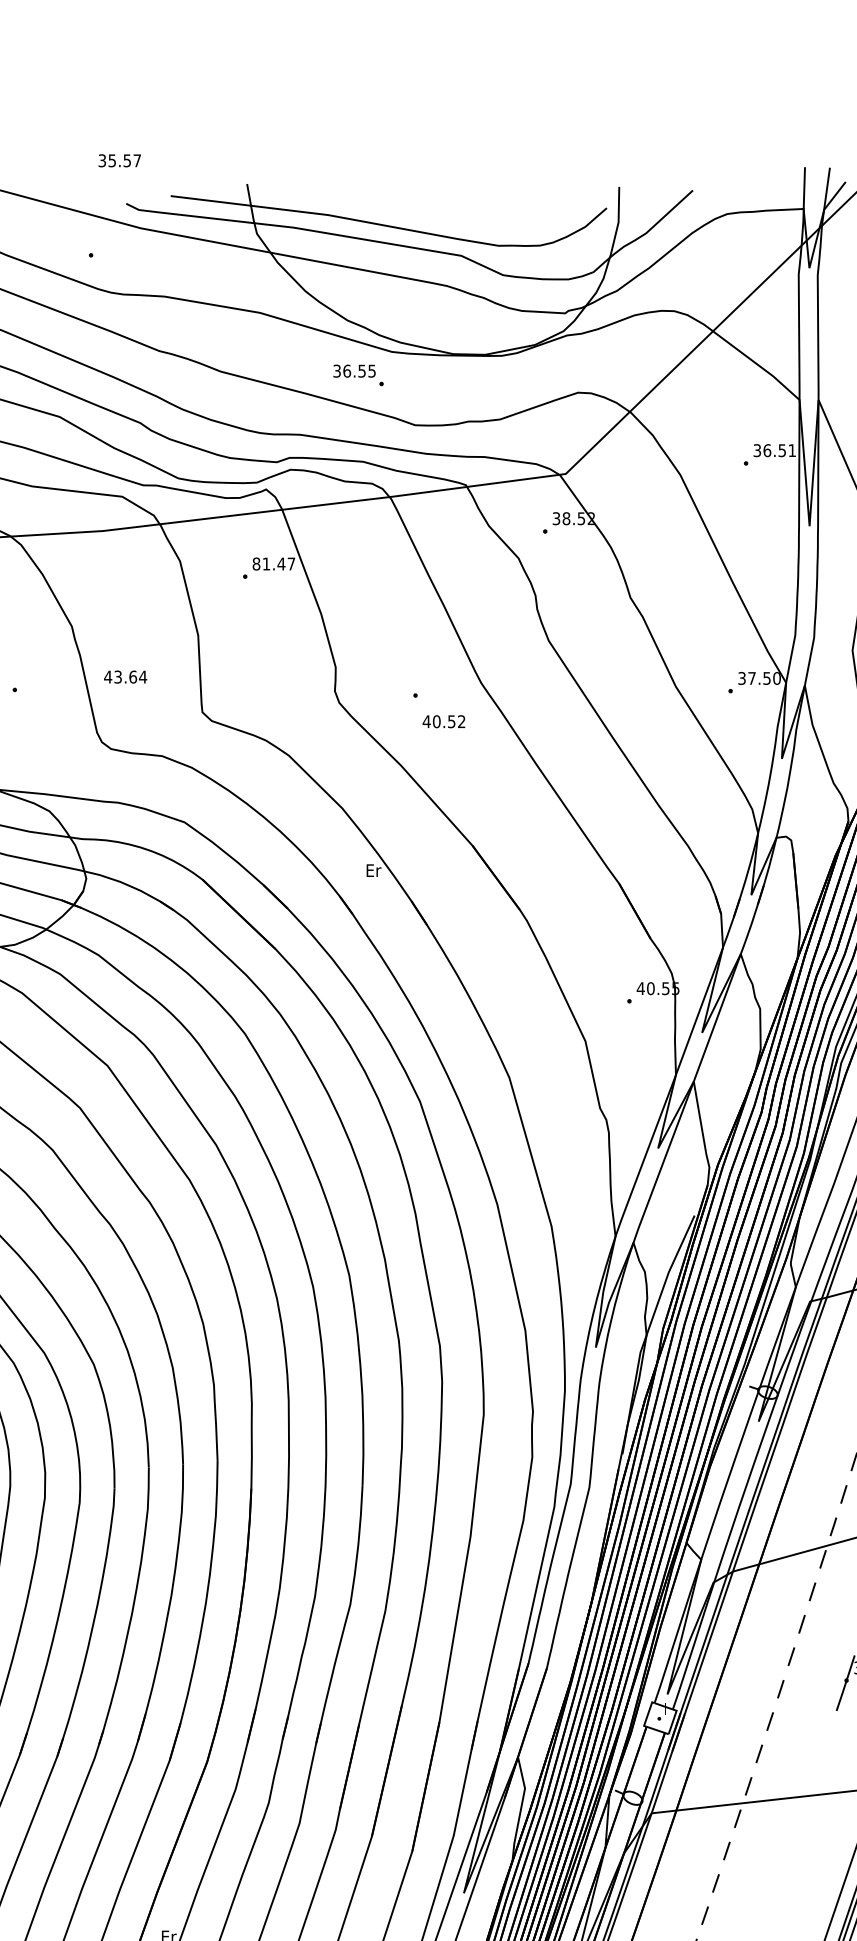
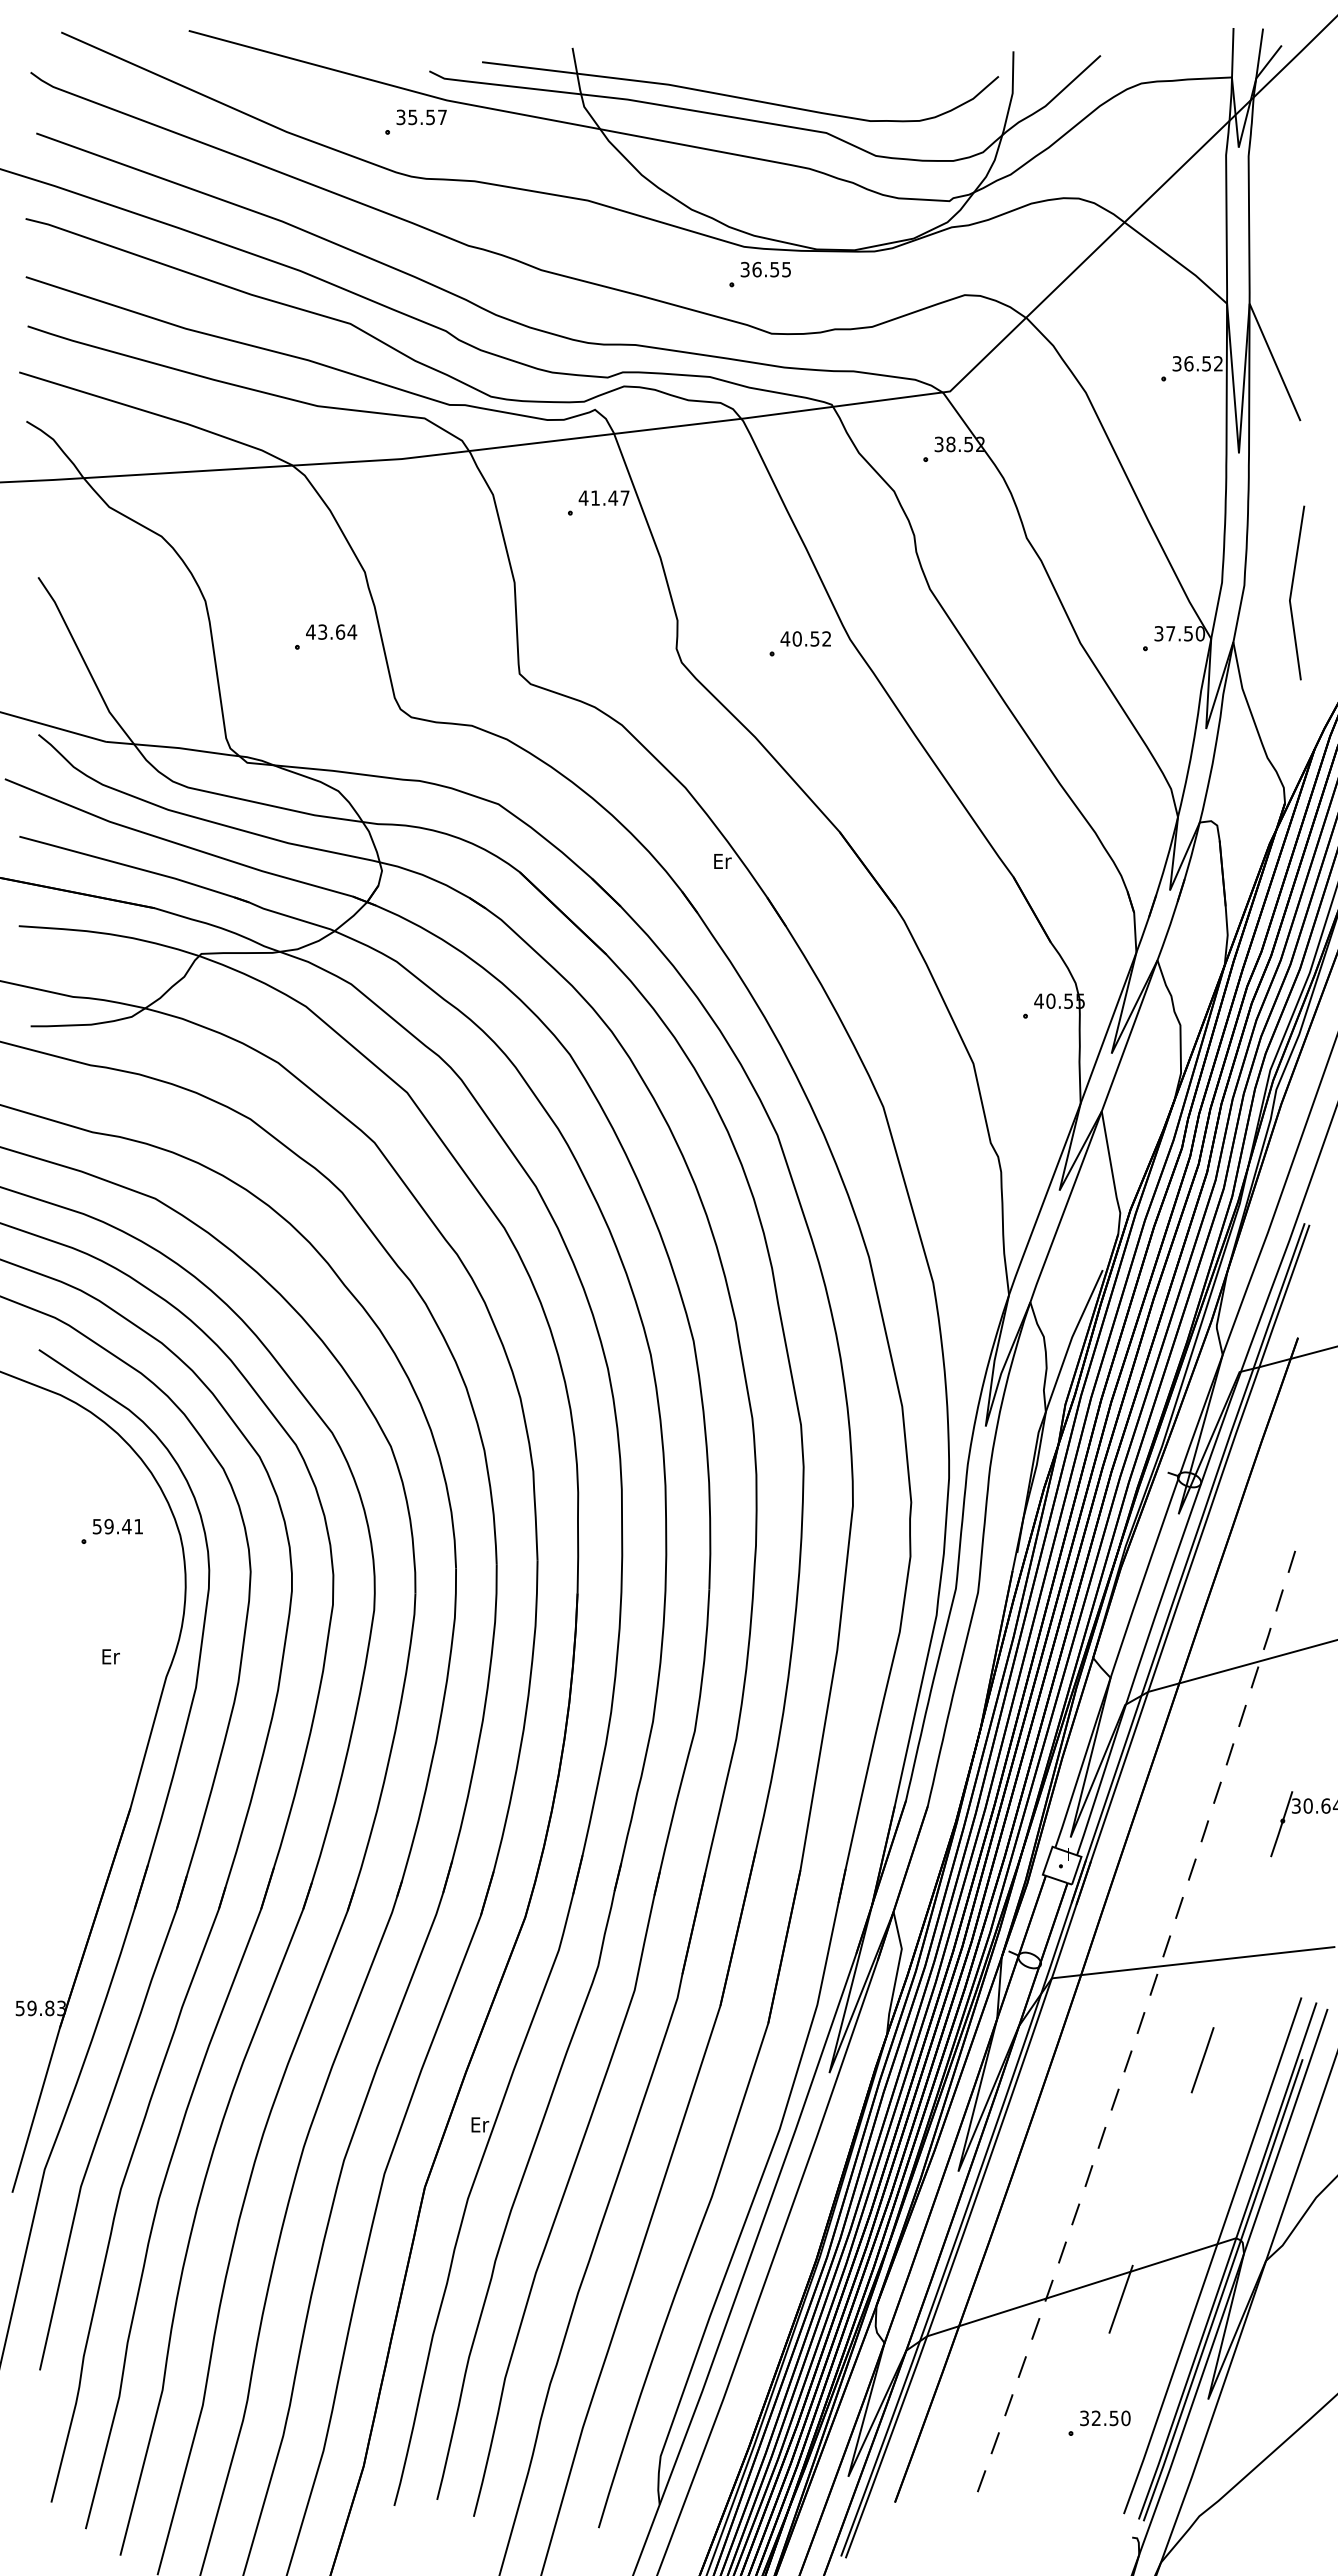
text: (119, 160) -> (421, 117), moved
text: (354, 371) -> (765, 269), moved
text: (792, 450) -> (1218, 363), 36.51 -> 36.52
text: (256, 563) -> (583, 497), 81.47 -> 41.47
text: (125, 676) -> (331, 631), moved
text: (443, 721) -> (805, 638), moved
line: (778, 1882) -> (1202, 2060), added

